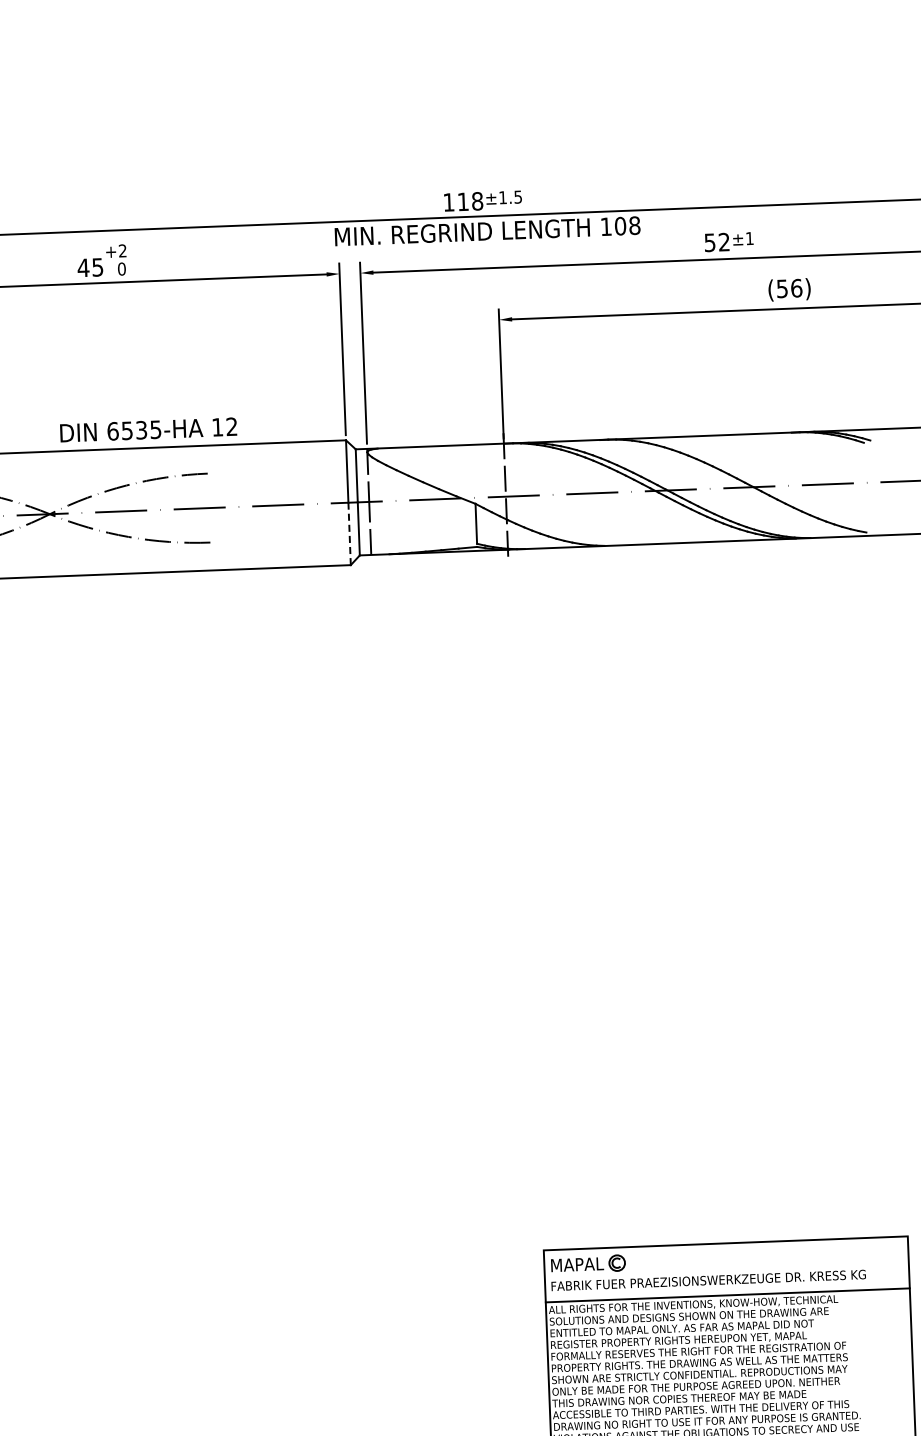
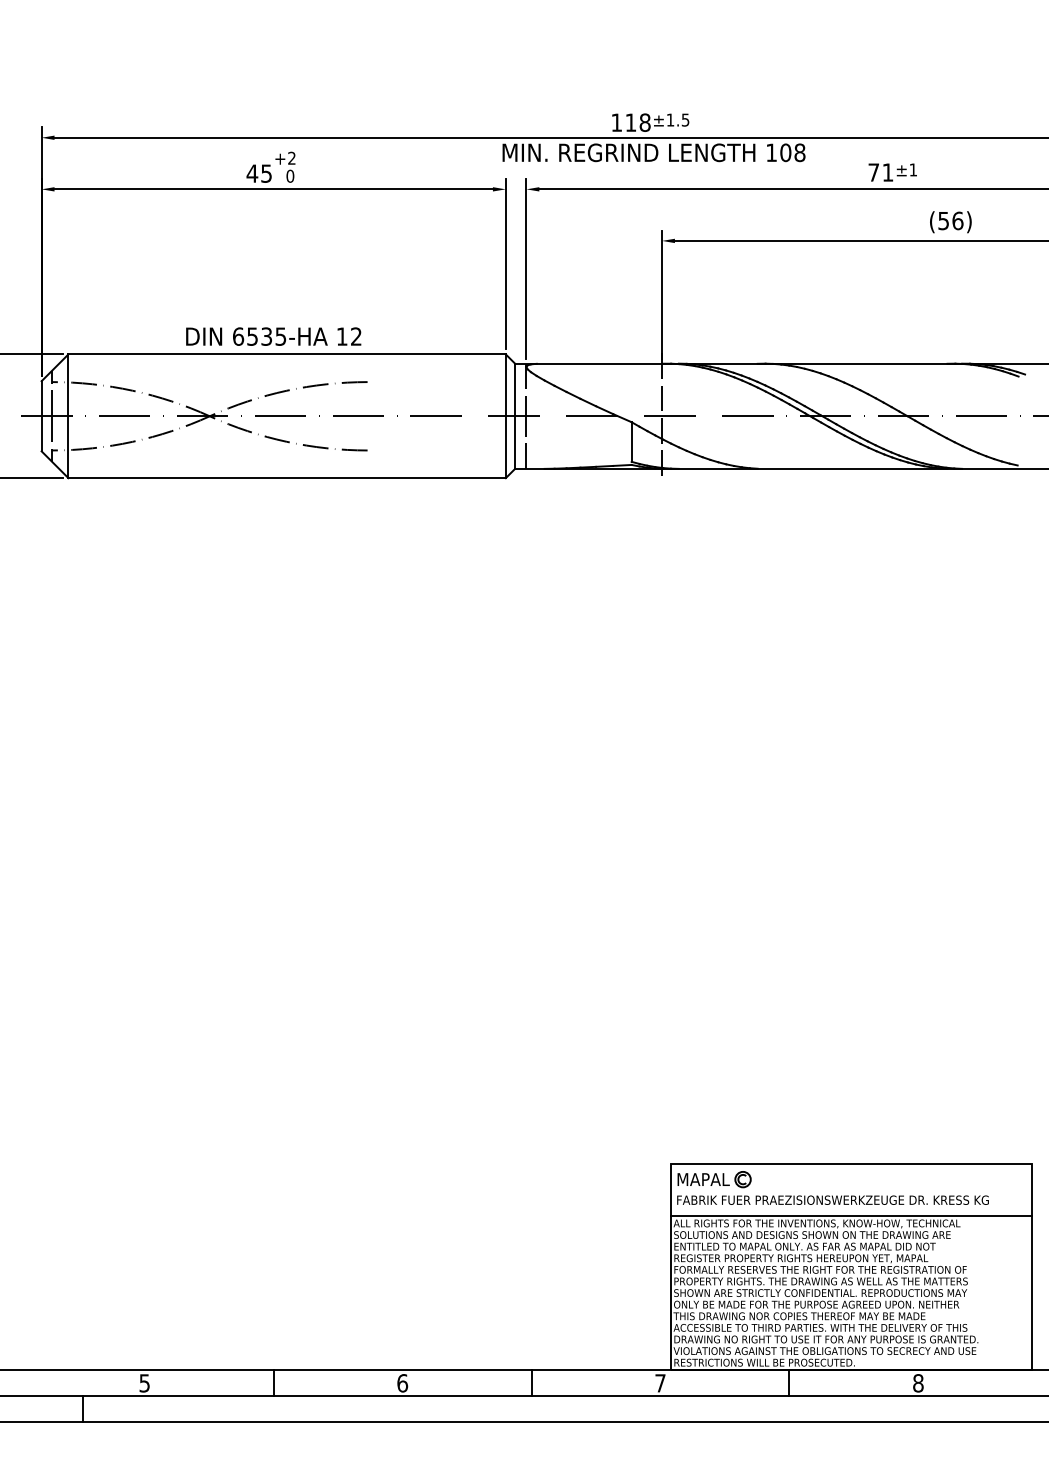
text: (716, 242) -> (880, 172), 52 -> 71
text: (148, 429) -> (273, 336), moved
line: (349, 534) -> (505, 447), dashed -> solid

